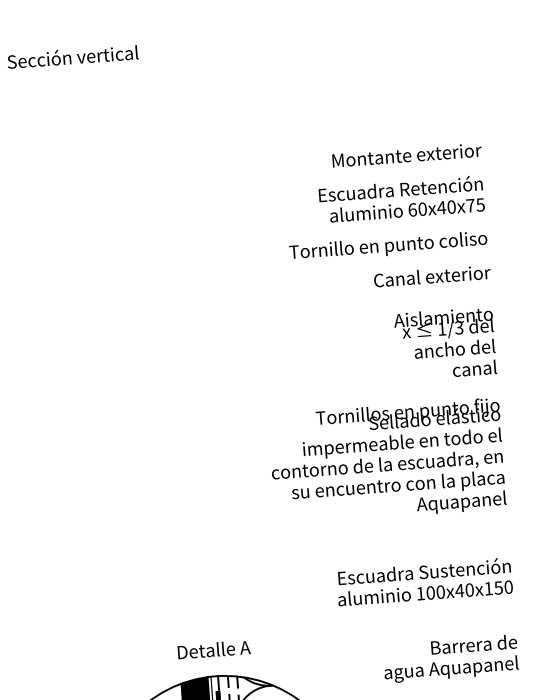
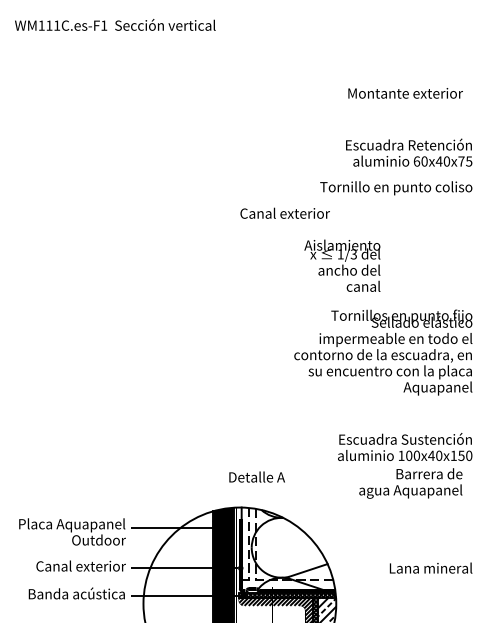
text: (406, 155) -> (405, 93), moved
text: (431, 275) -> (284, 212), moved
text: (445, 343) -> (342, 265), moved
text: (213, 648) -> (256, 476), moved
text: (450, 658) -> (410, 483), moved

